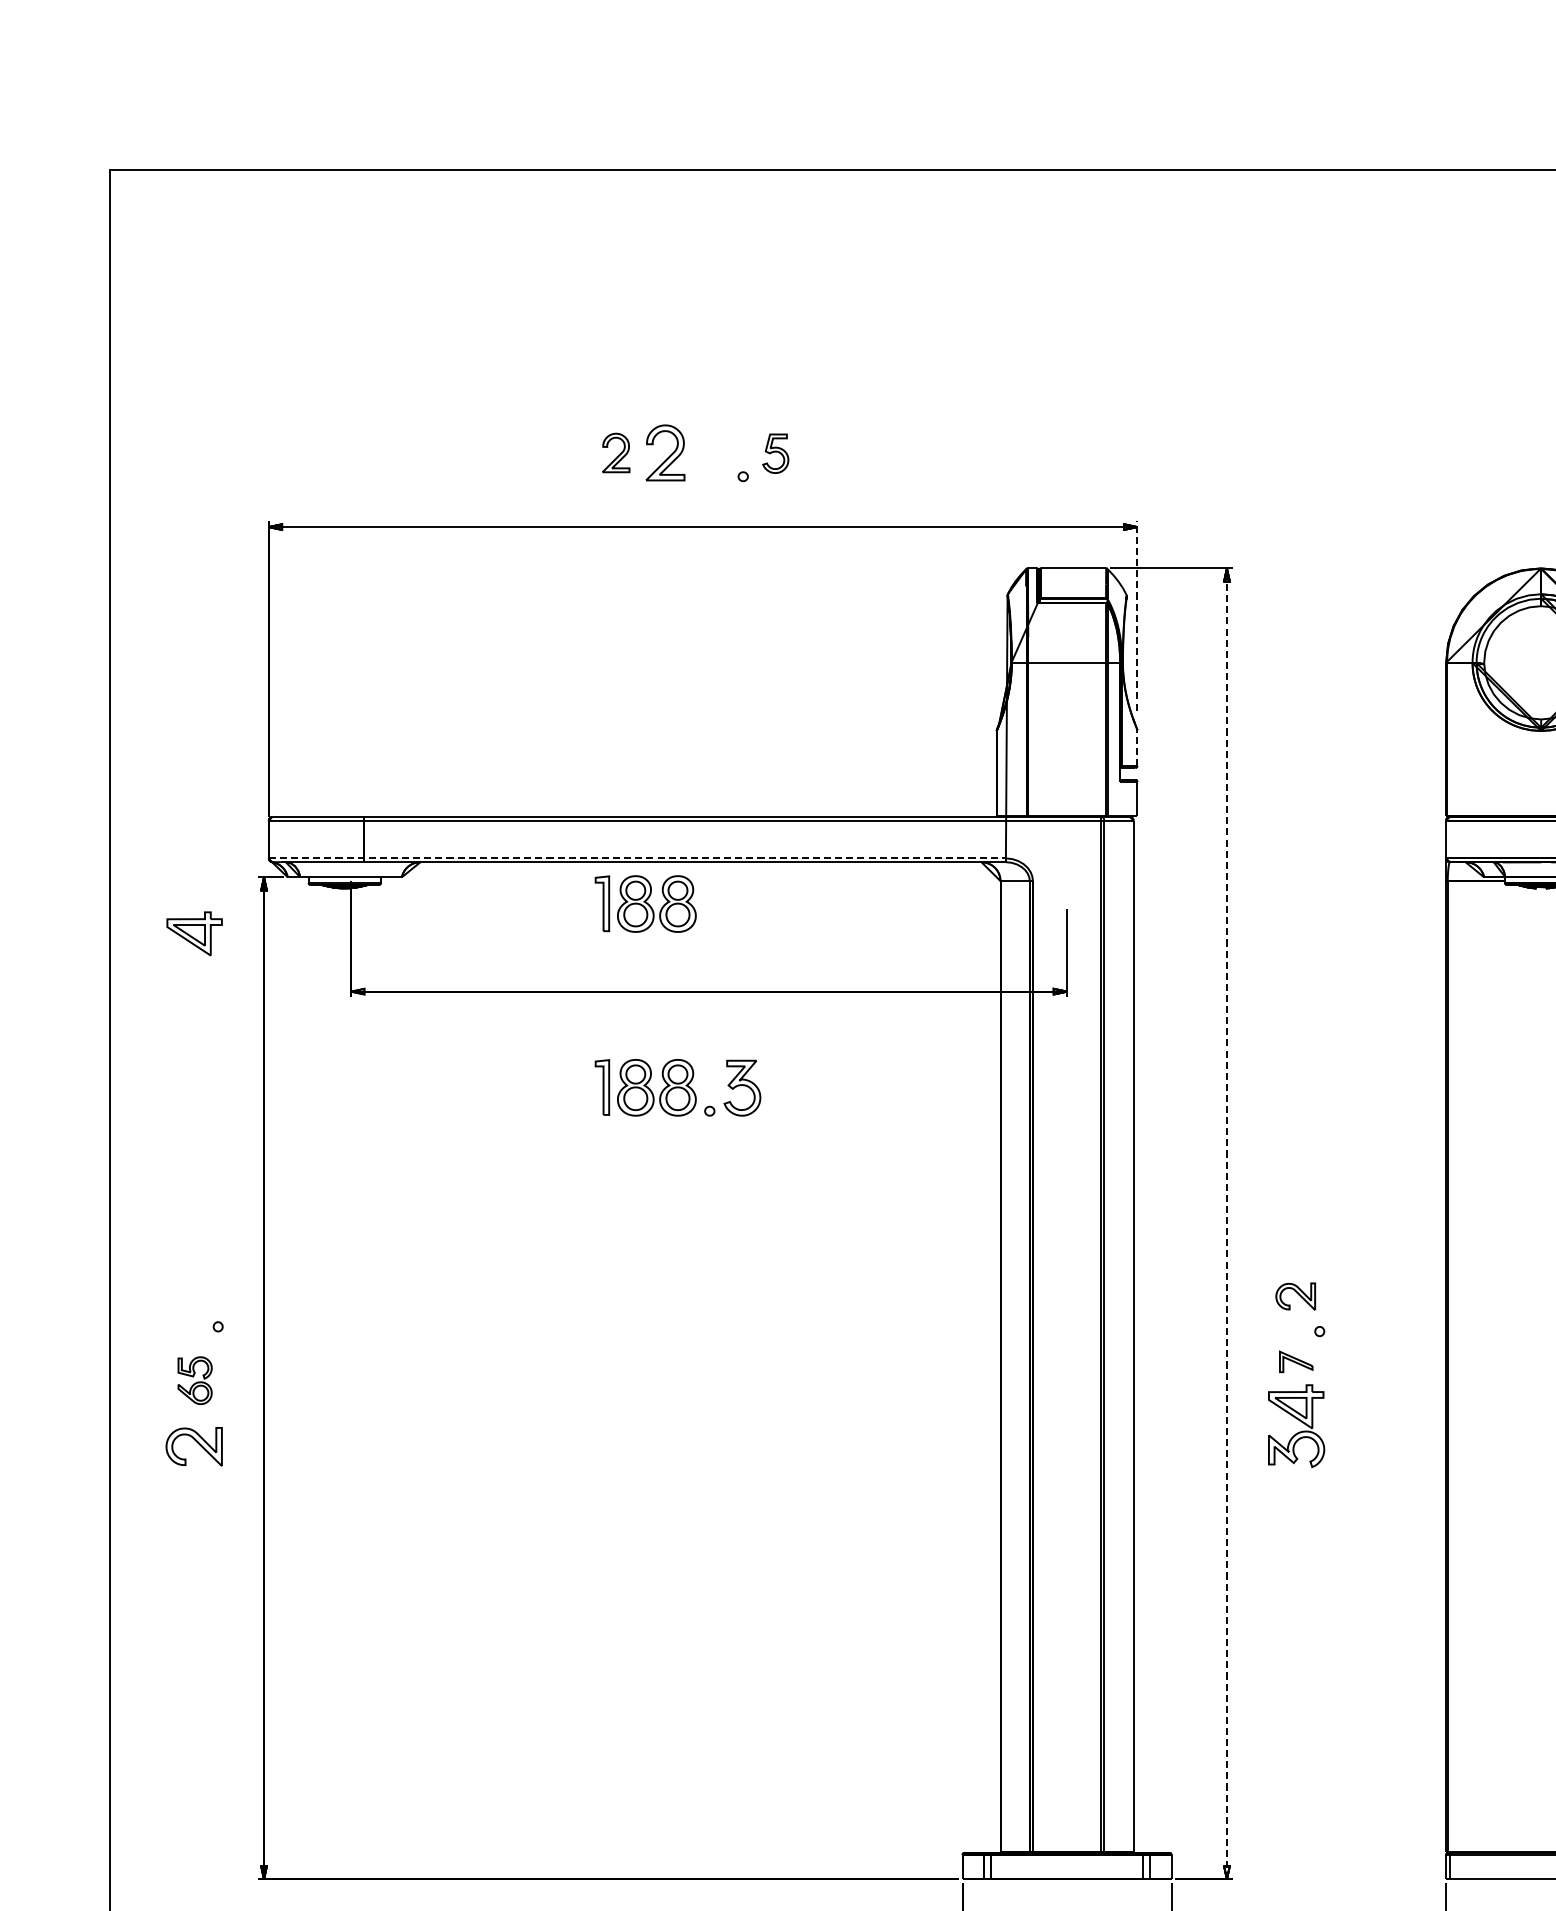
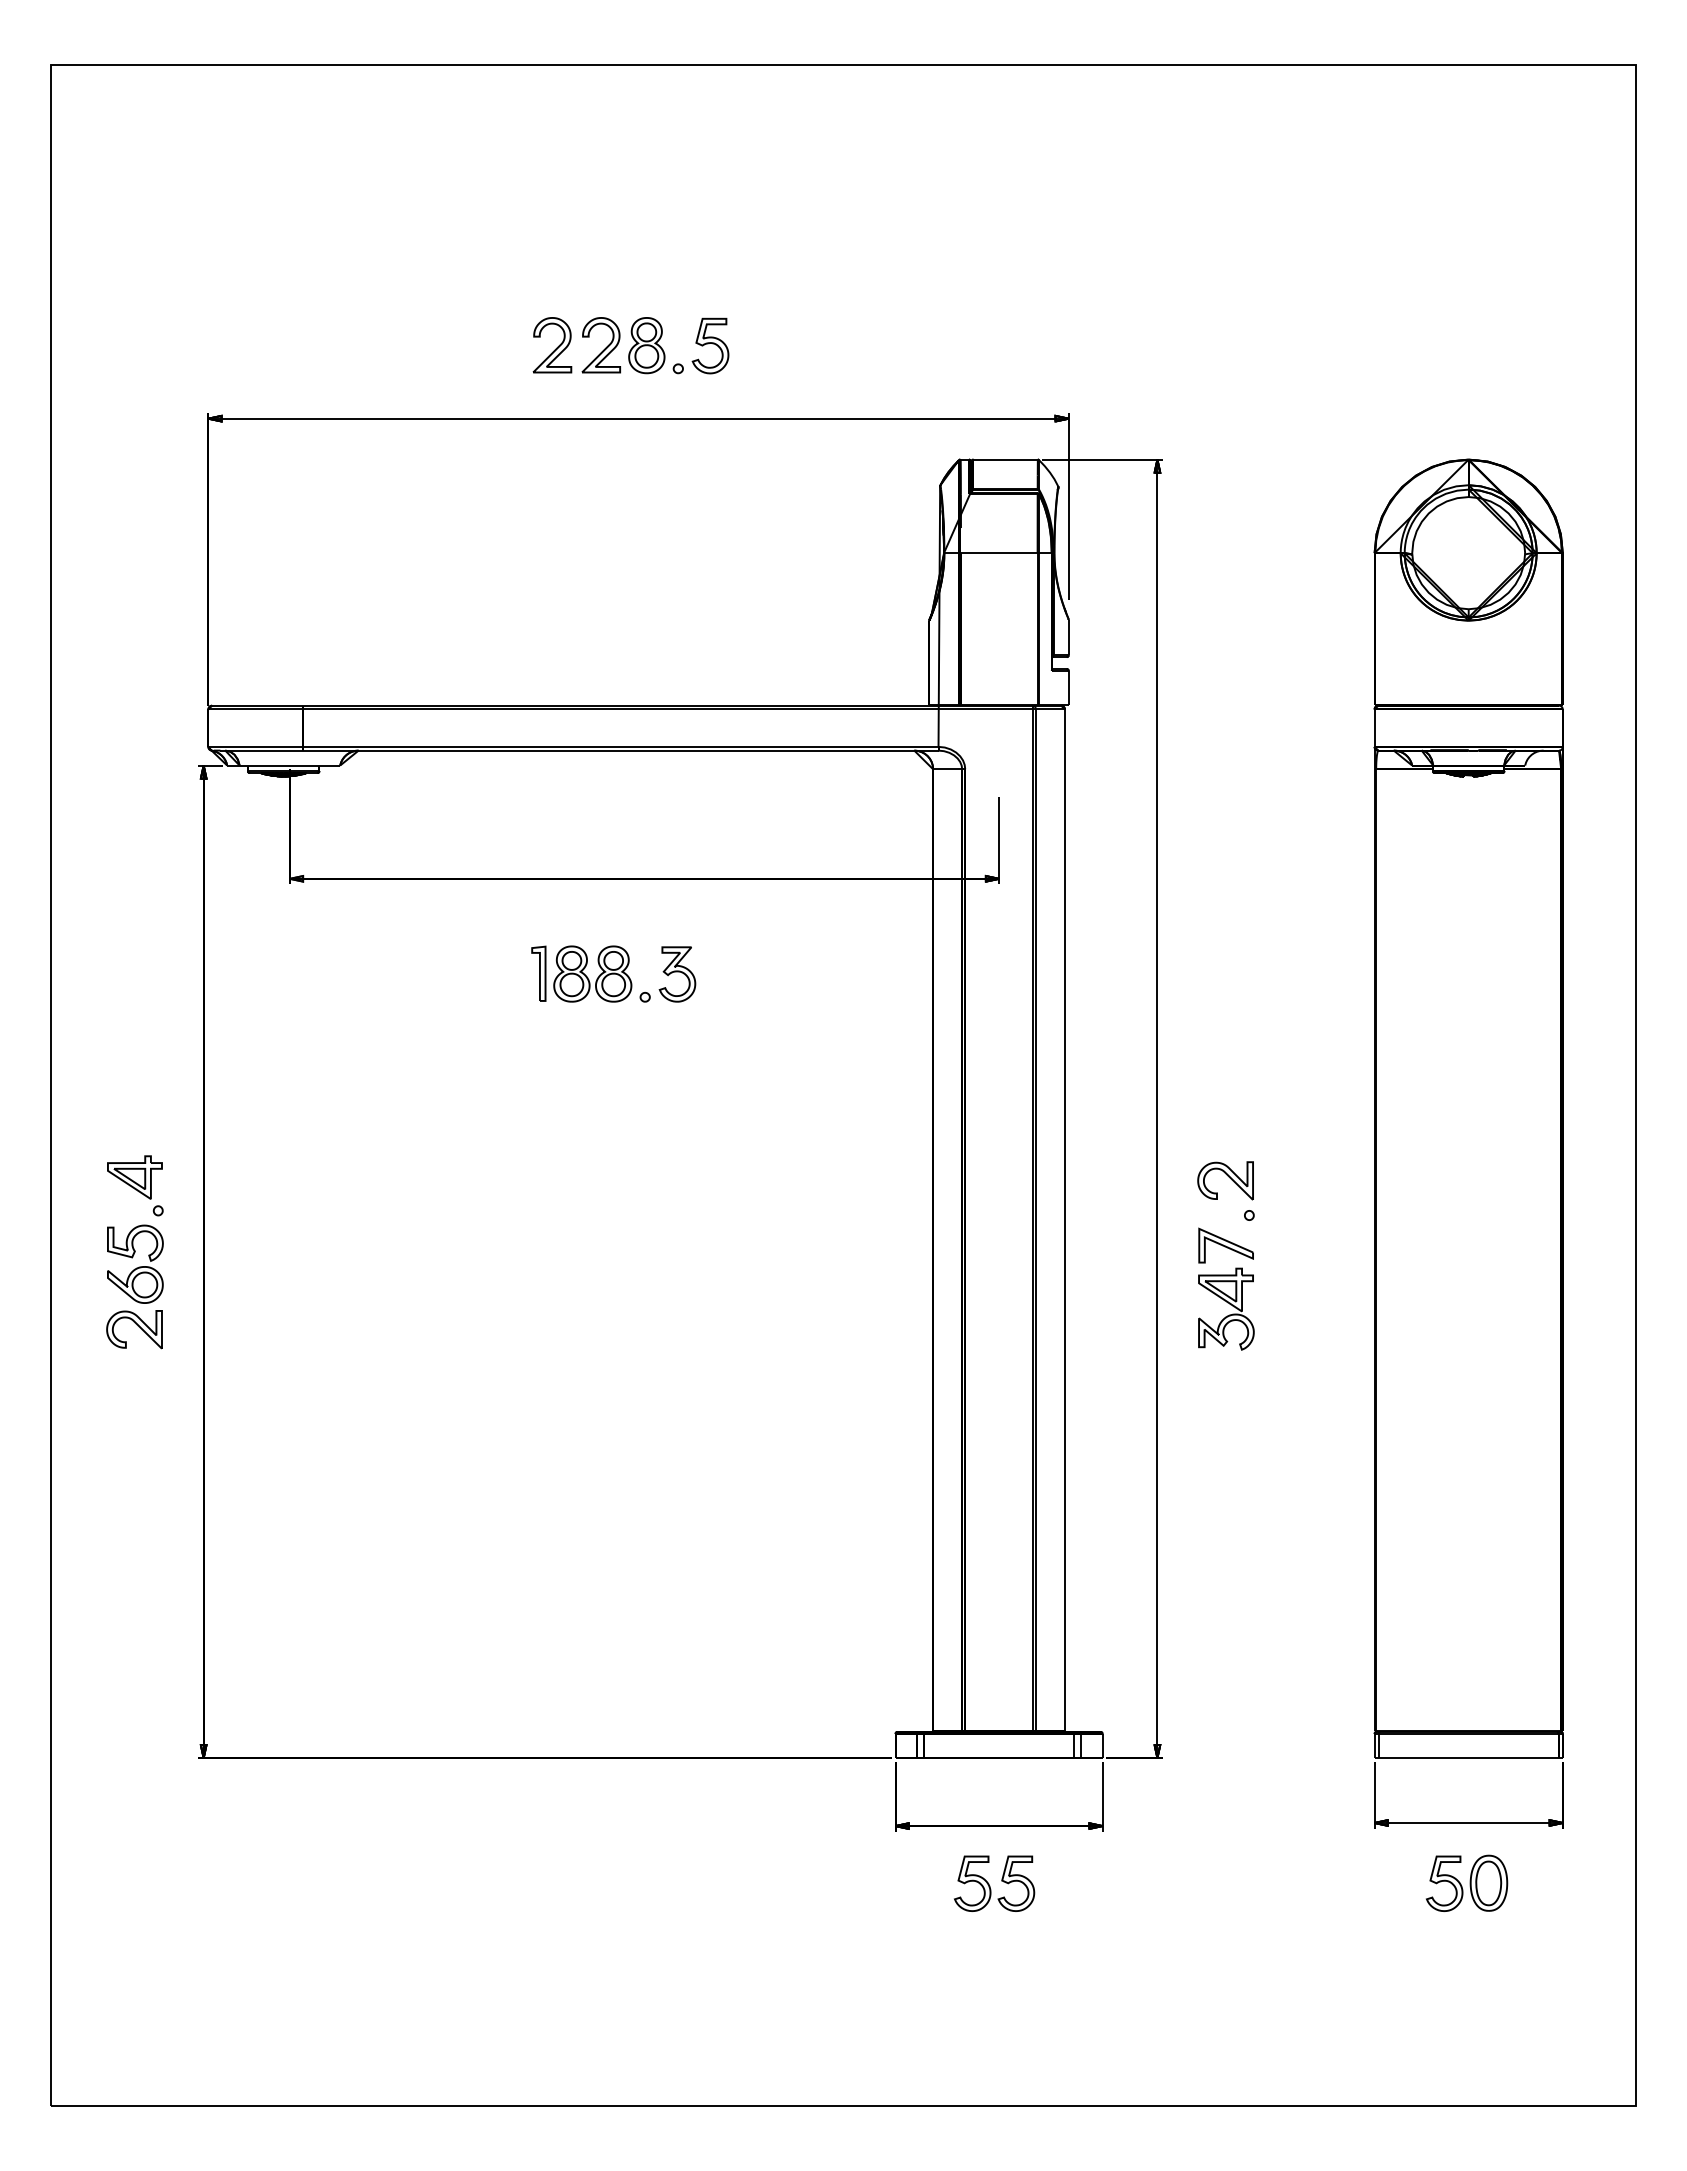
part: (616, 453) -> (552, 345), size x1.43
part: (711, 453) -> (646, 345), added
part: (775, 453) -> (710, 345), size x1.43
line: (1137, 615) -> (1068, 506), dashed -> solid
line: (1137, 747) -> (1068, 637), dashed -> solid
line: (637, 858) -> (573, 746), dashed -> solid
part: (645, 903) -> (581, 791), removed
part: (194, 933) -> (134, 1177), moved
line: (1227, 1223) -> (1157, 1108), dashed -> solid
part: (1295, 1296) -> (1225, 1180), size x1.43
part: (1295, 1361) -> (1225, 1245), size x1.67
part: (195, 1380) -> (135, 1263), size x1.67

